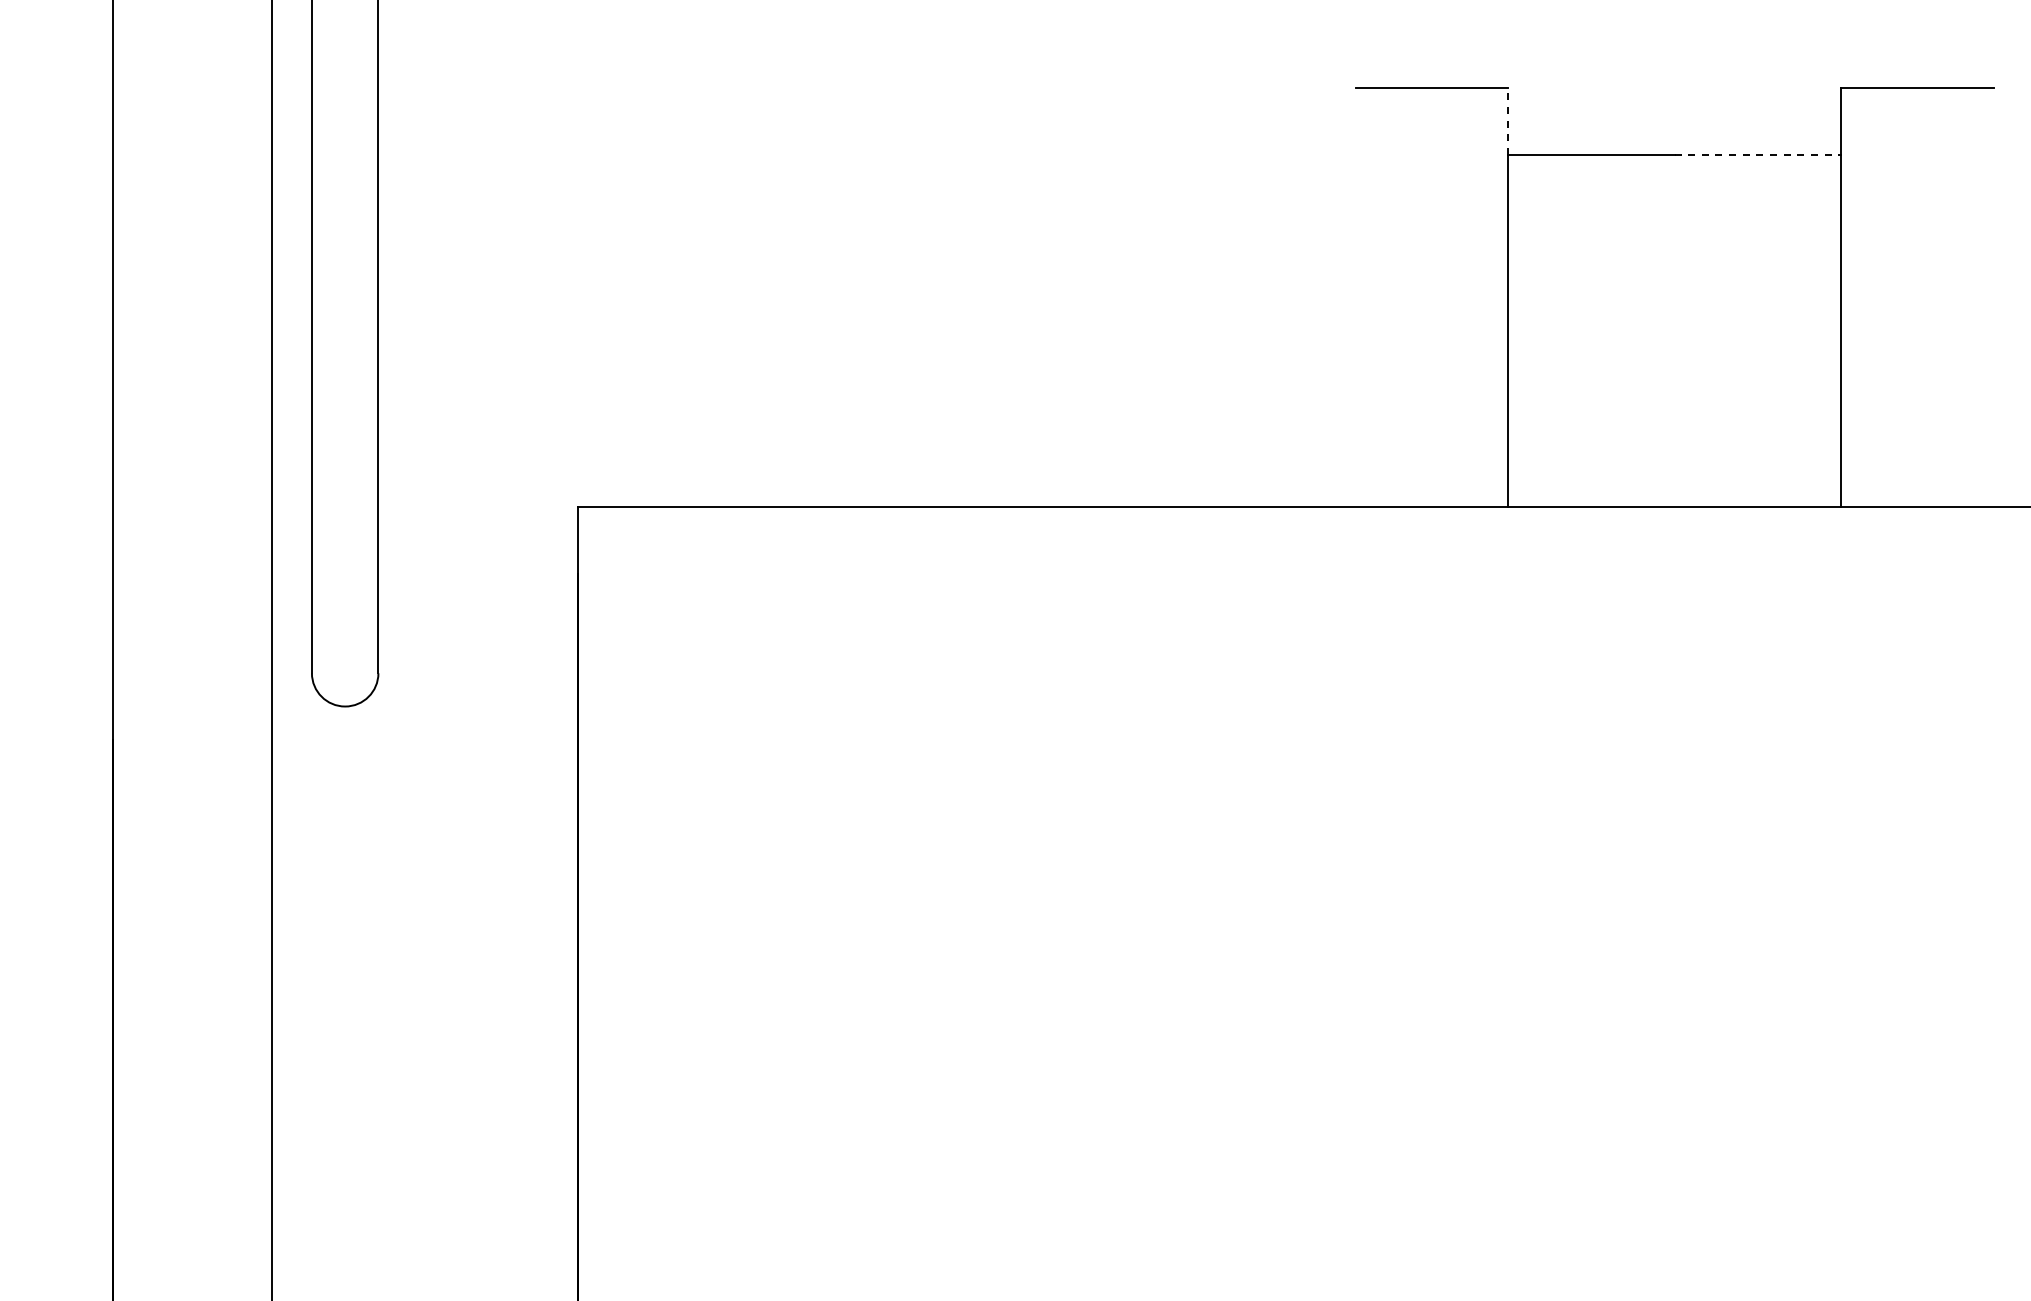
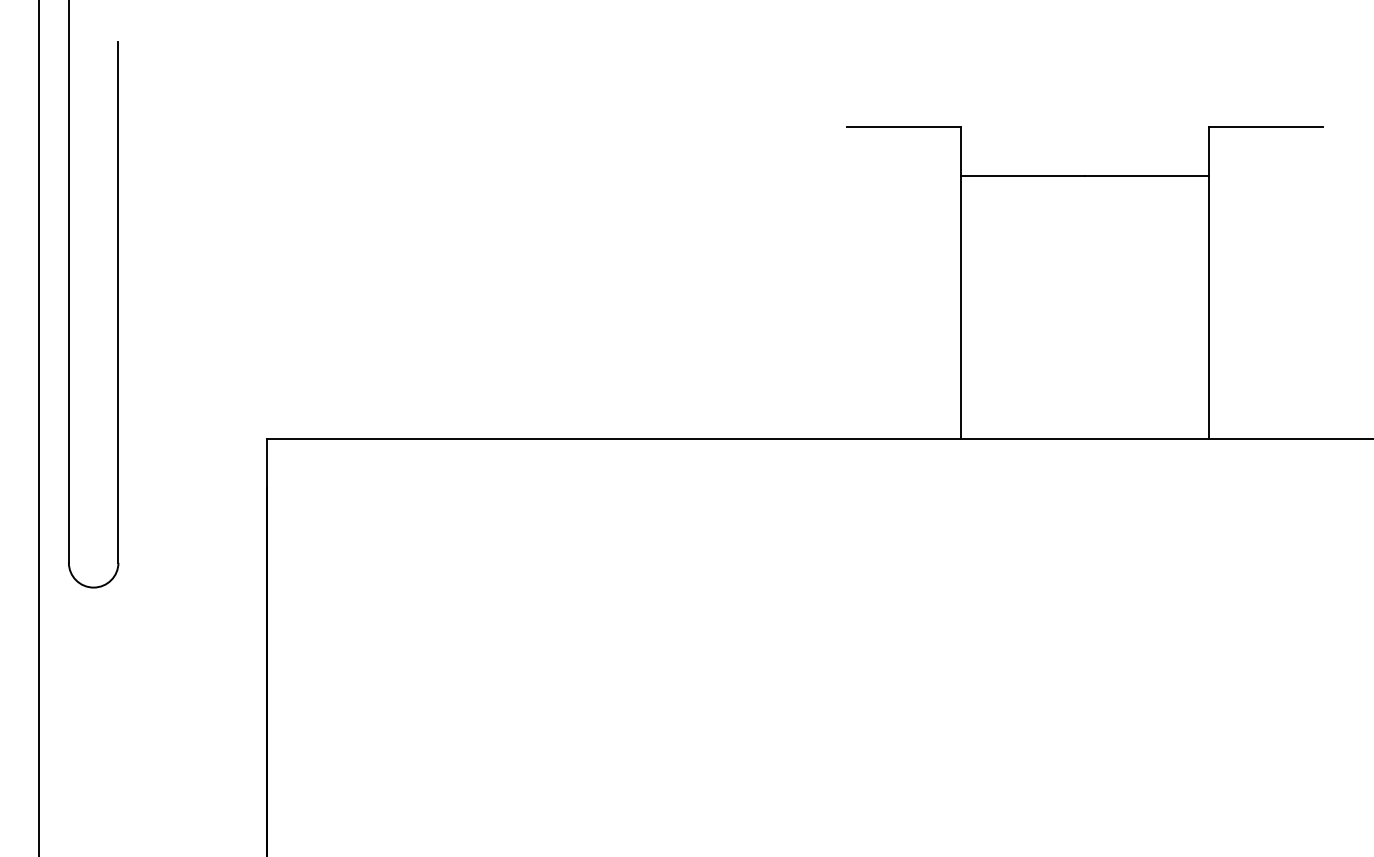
line: (1508, 121) -> (961, 151), dashed -> solid
line: (1758, 154) -> (1147, 175), dashed -> solid

